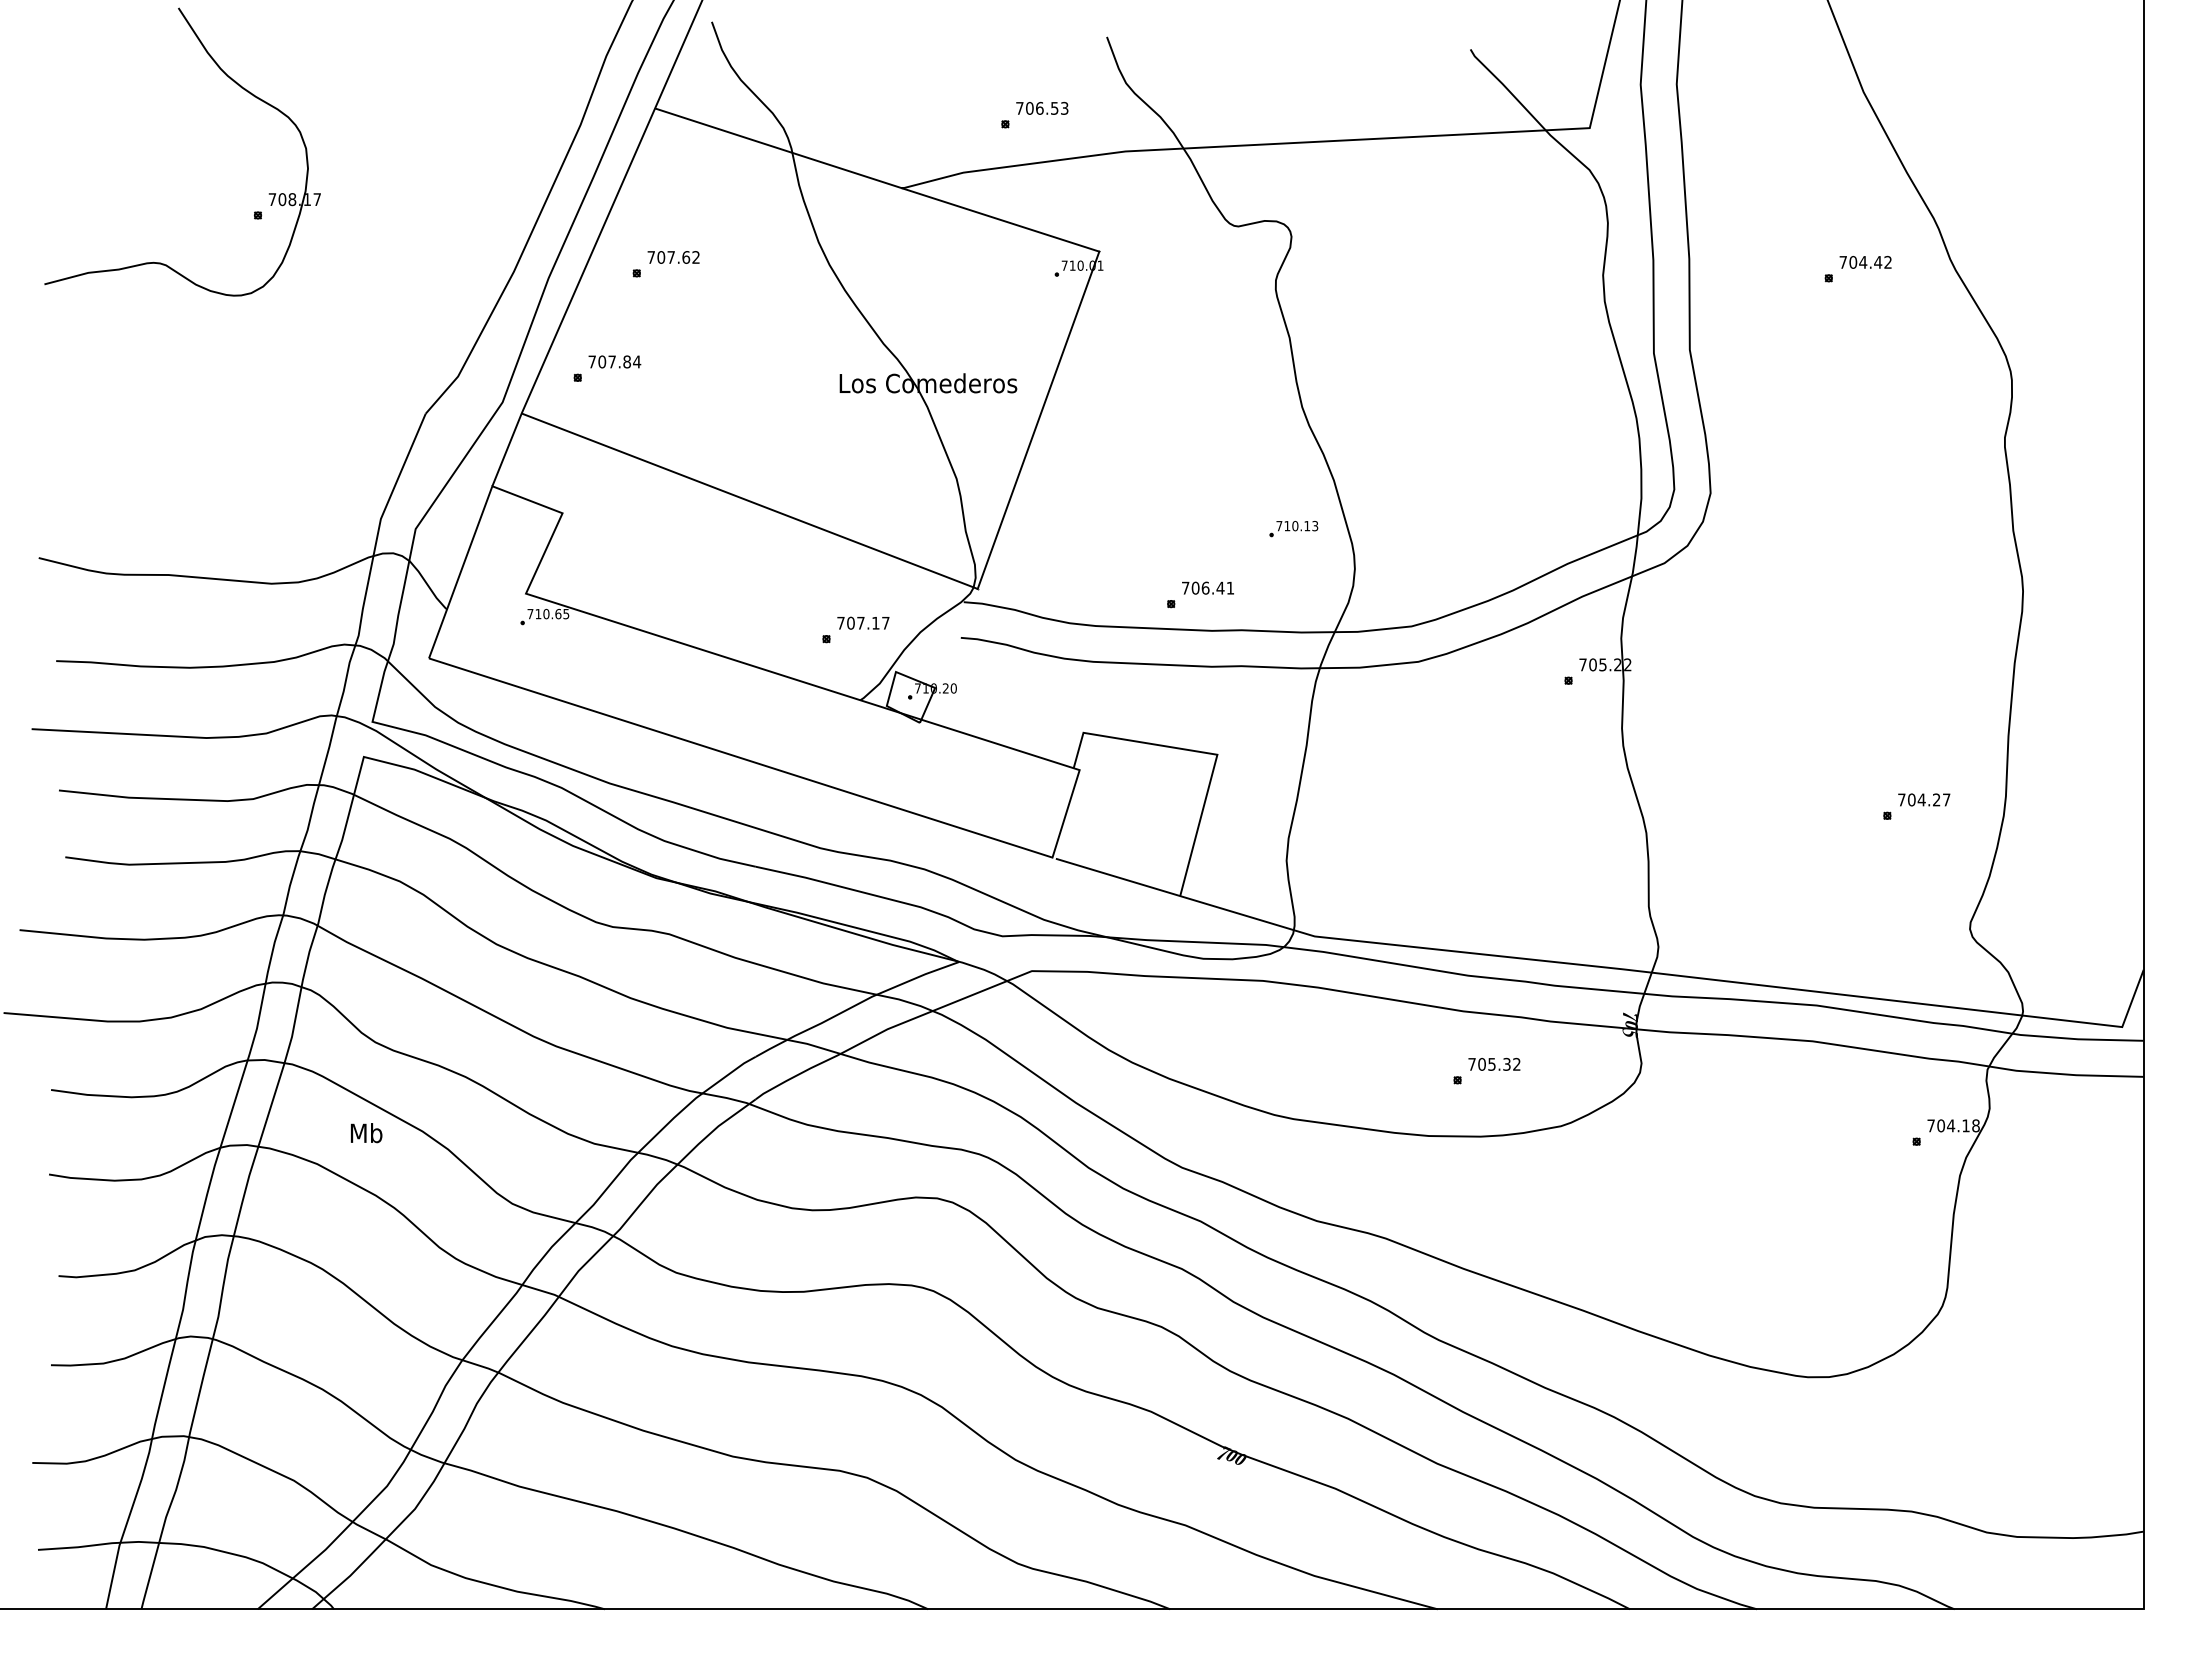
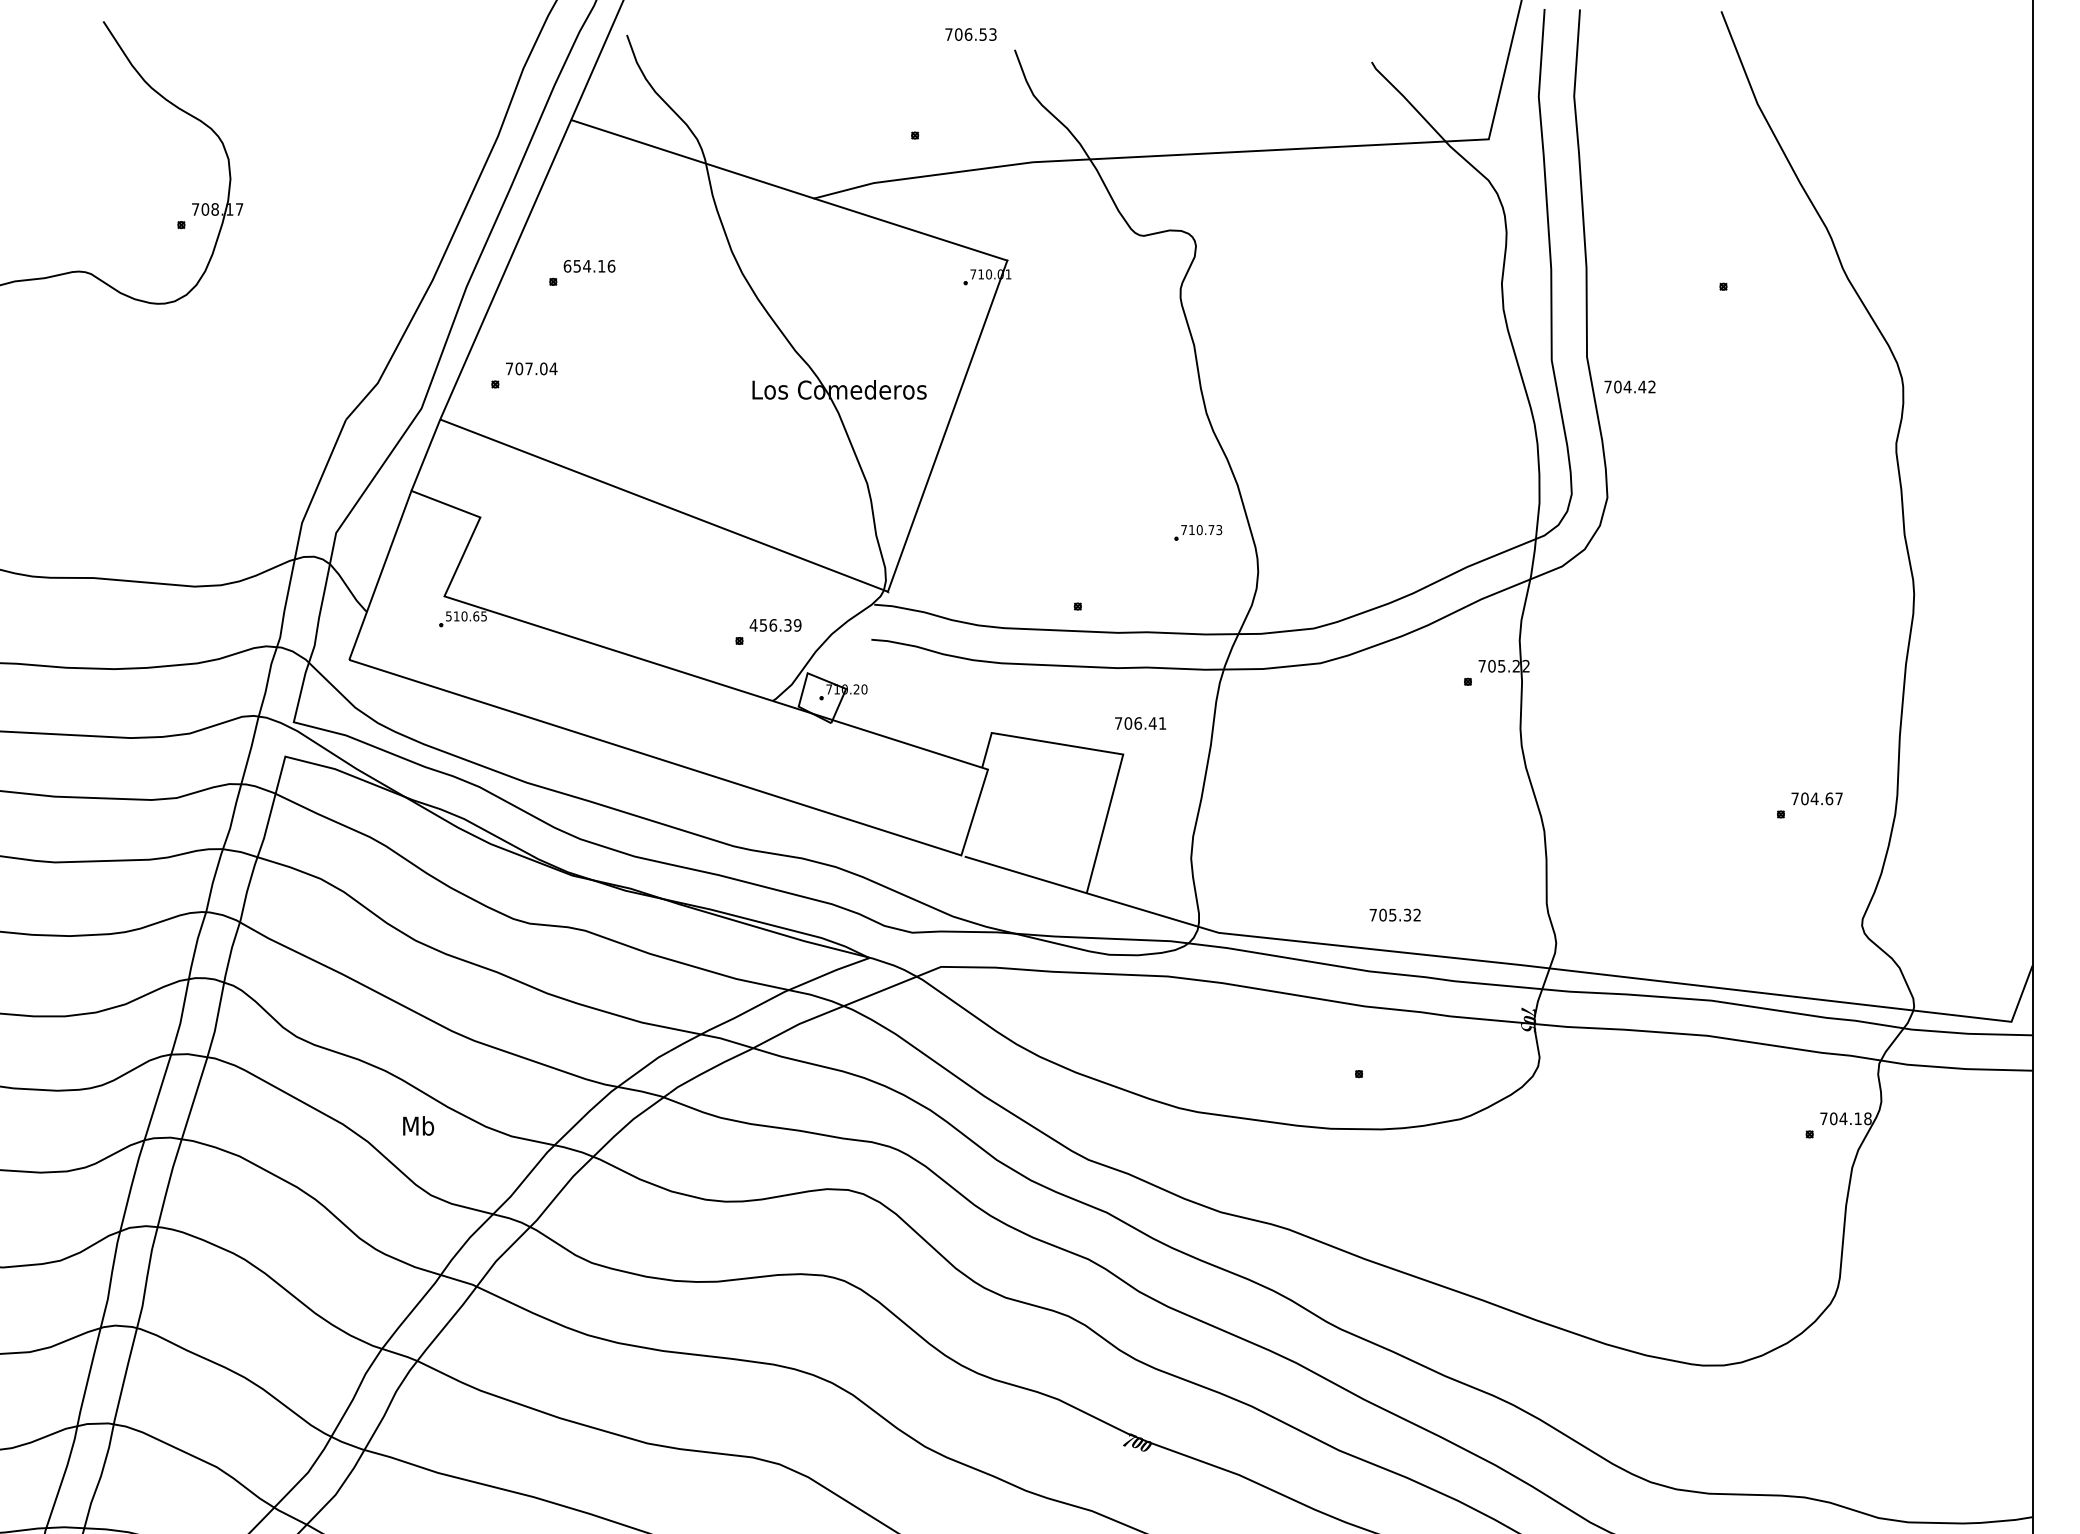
text: (1042, 107) -> (971, 33), moved
text: (673, 257) -> (589, 266), 707.62 -> 654.16
text: (1865, 262) -> (1629, 387), moved
text: (627, 361) -> (544, 368), 707.84 -> 707.04
text: (1307, 526) -> (1211, 530), 710.13 -> 710.73
text: (1207, 587) -> (1140, 722), moved
text: (530, 614) -> (448, 616), 710.65 -> 510.65
text: (862, 622) -> (774, 624), 707.17 -> 456.39
text: (1936, 799) -> (1829, 798), 704.27 -> 704.67
text: (1494, 1063) -> (1395, 914), moved
text: (366, 1133) -> (418, 1126), moved

